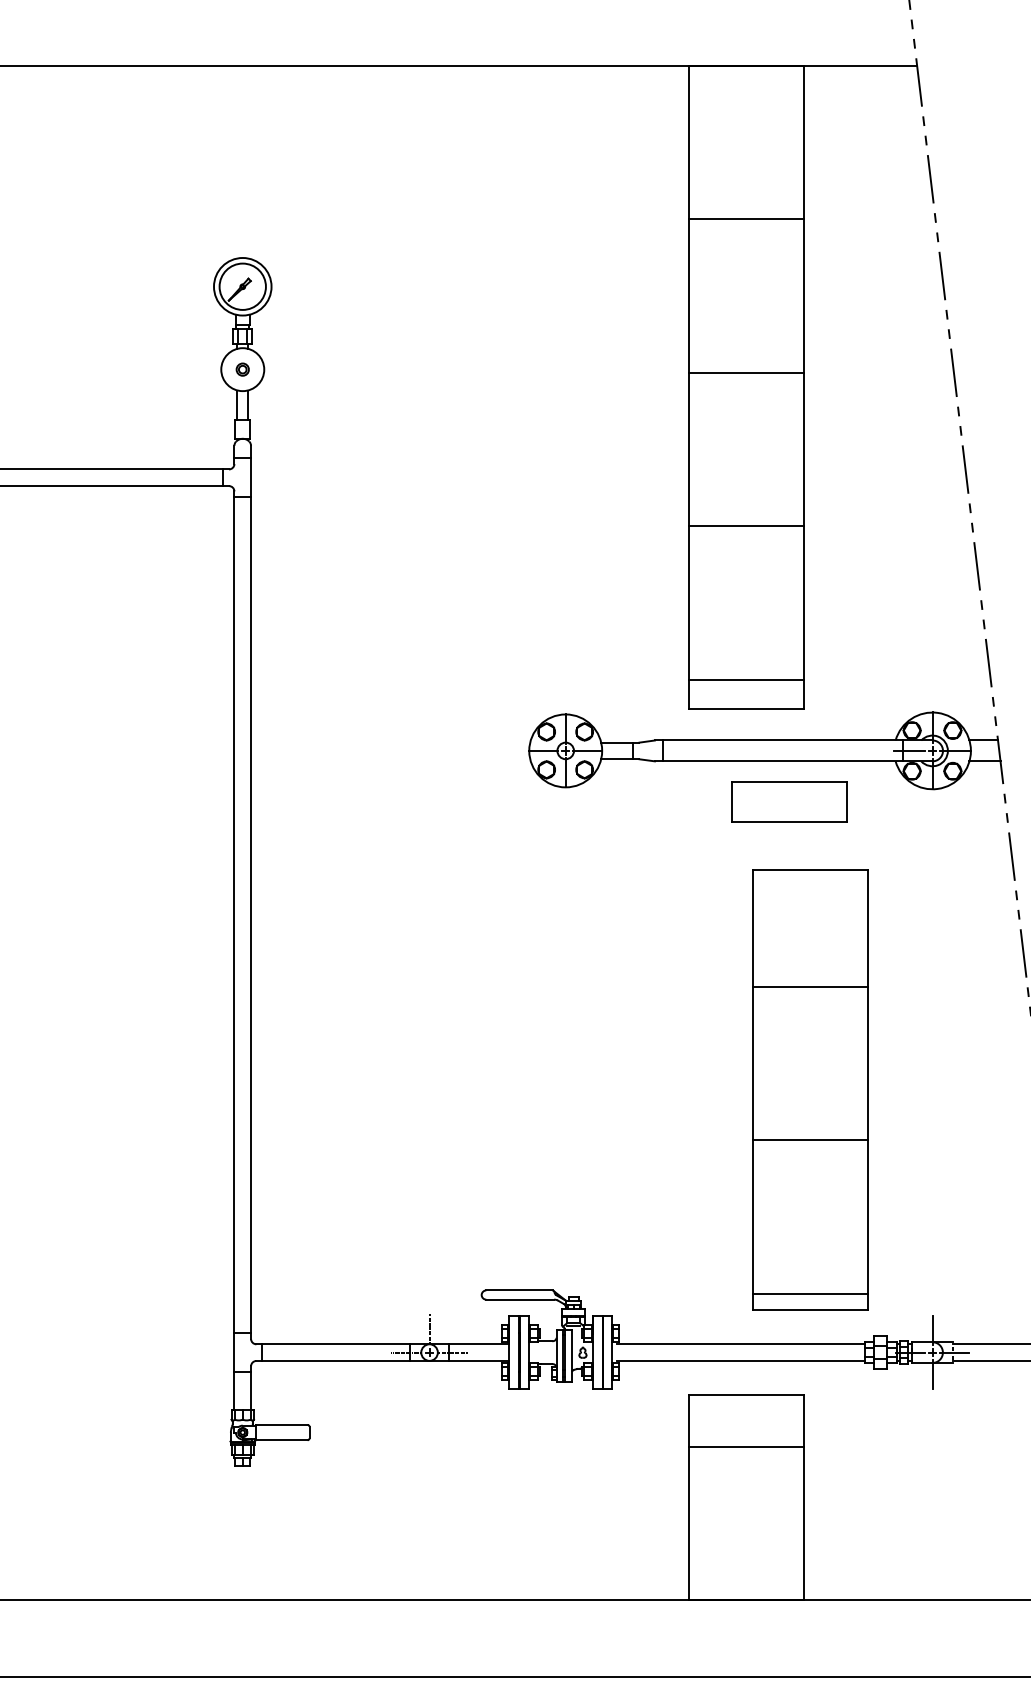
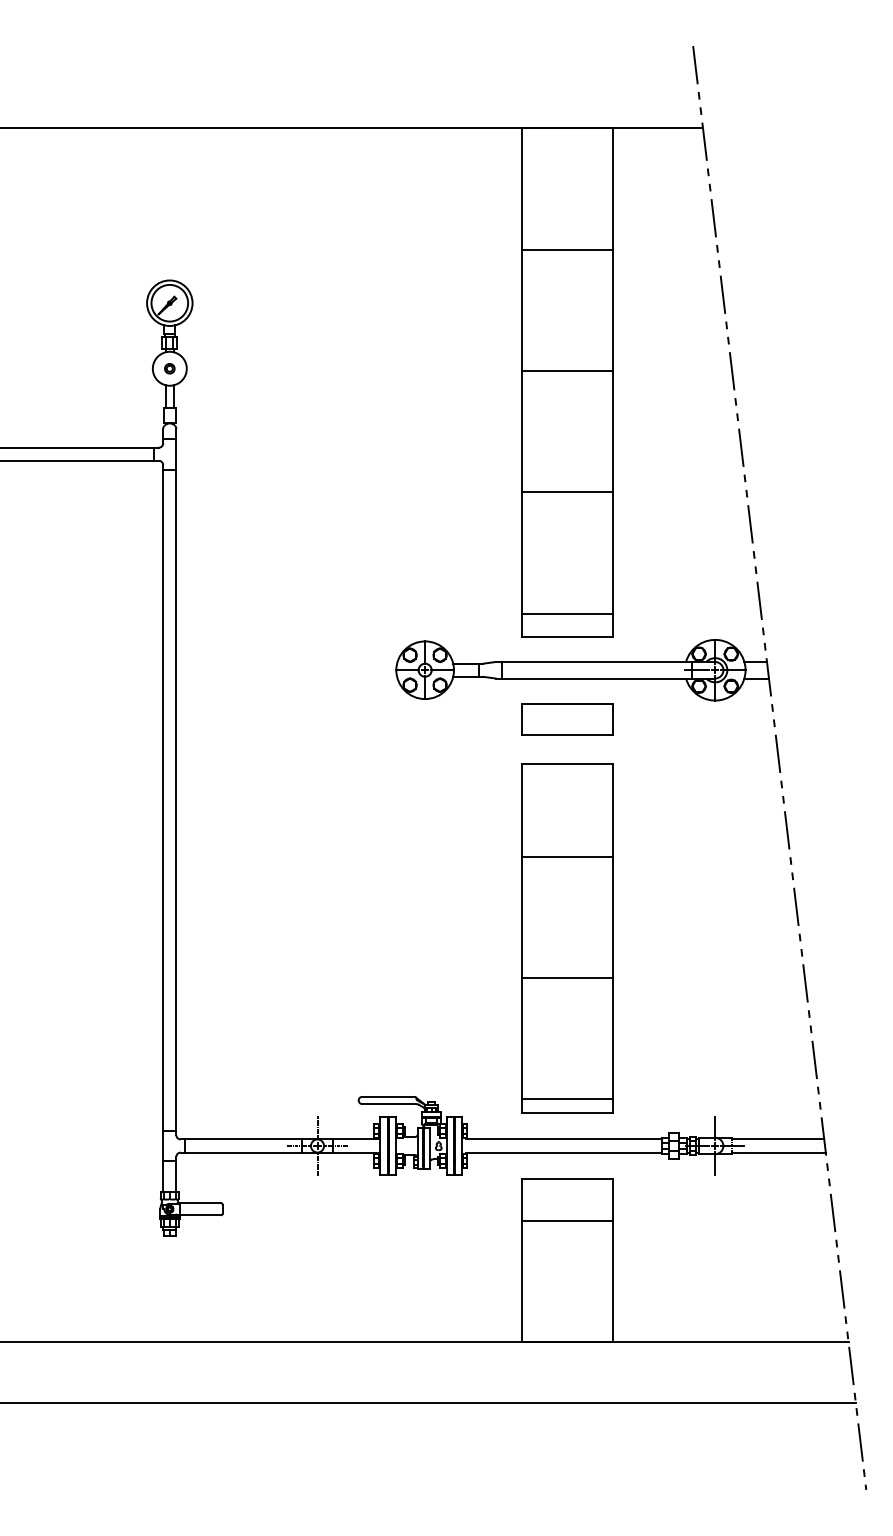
part: (788, 801) -> (567, 719), moved
part: (810, 1090) -> (567, 938), moved
line: (429, 1376) -> (317, 1164), added

